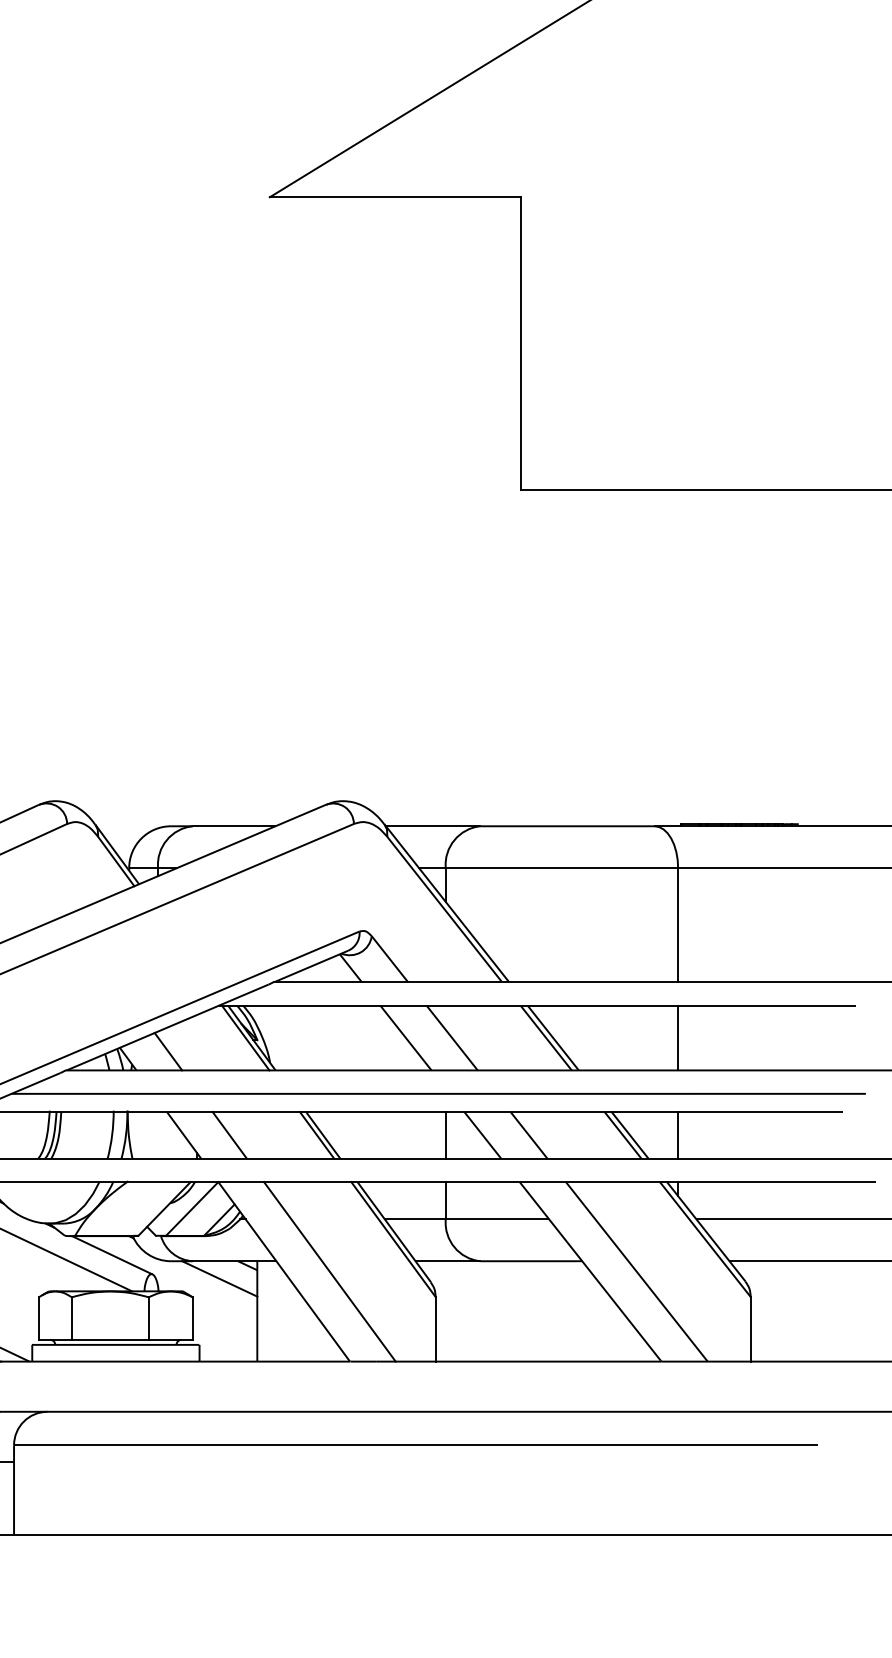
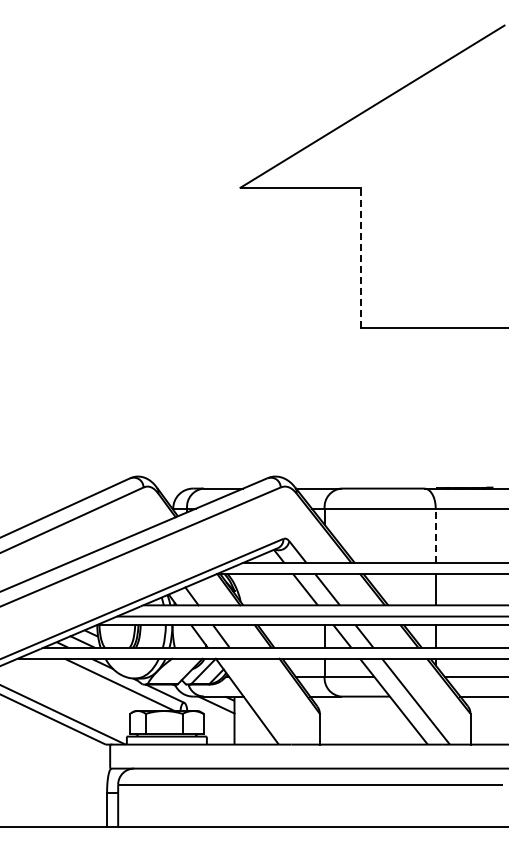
line: (520, 343) -> (360, 257), solid -> dashed
line: (677, 924) -> (435, 535), solid -> dashed
line: (328, 1271) -> (268, 701), removed

